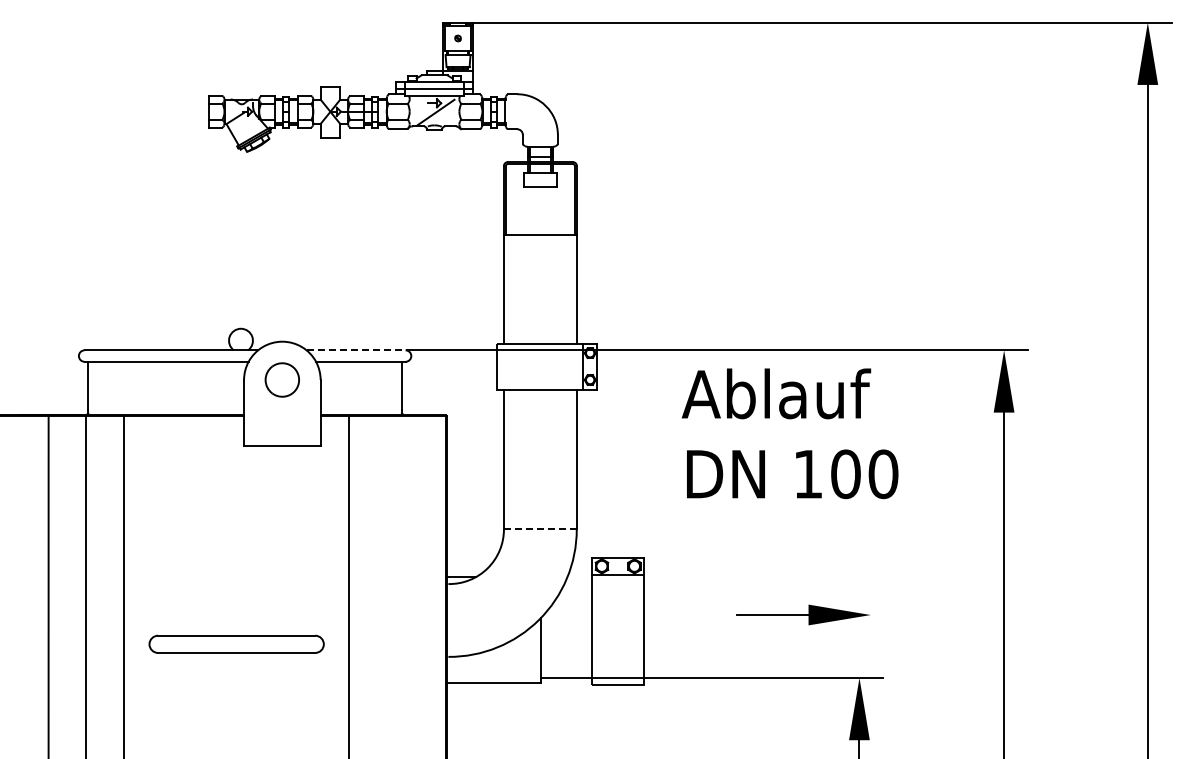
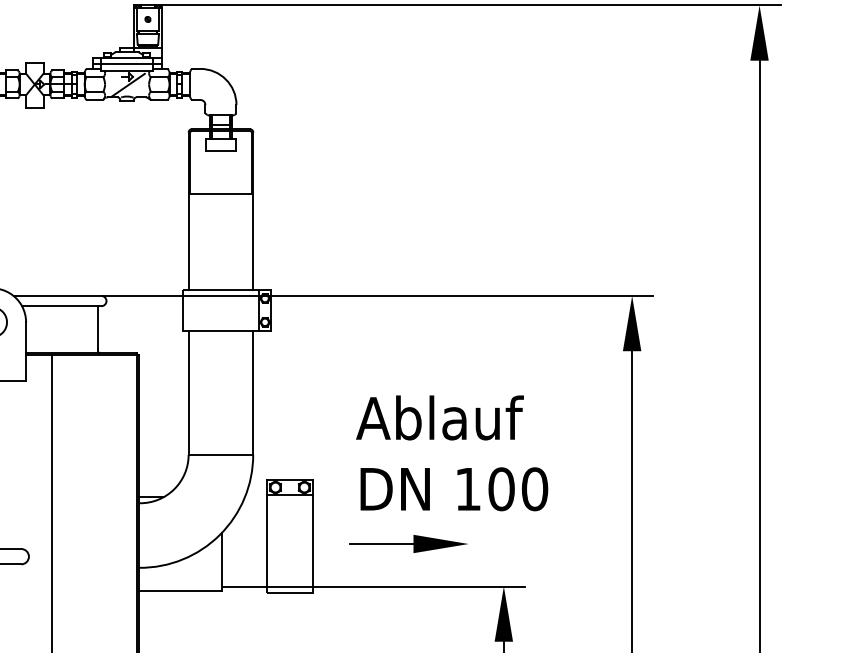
line: (356, 350) -> (57, 296), dashed -> solid
text: (789, 433) -> (451, 453), moved
line: (540, 529) -> (221, 454), dashed -> solid
part: (802, 614) -> (408, 543), moved

